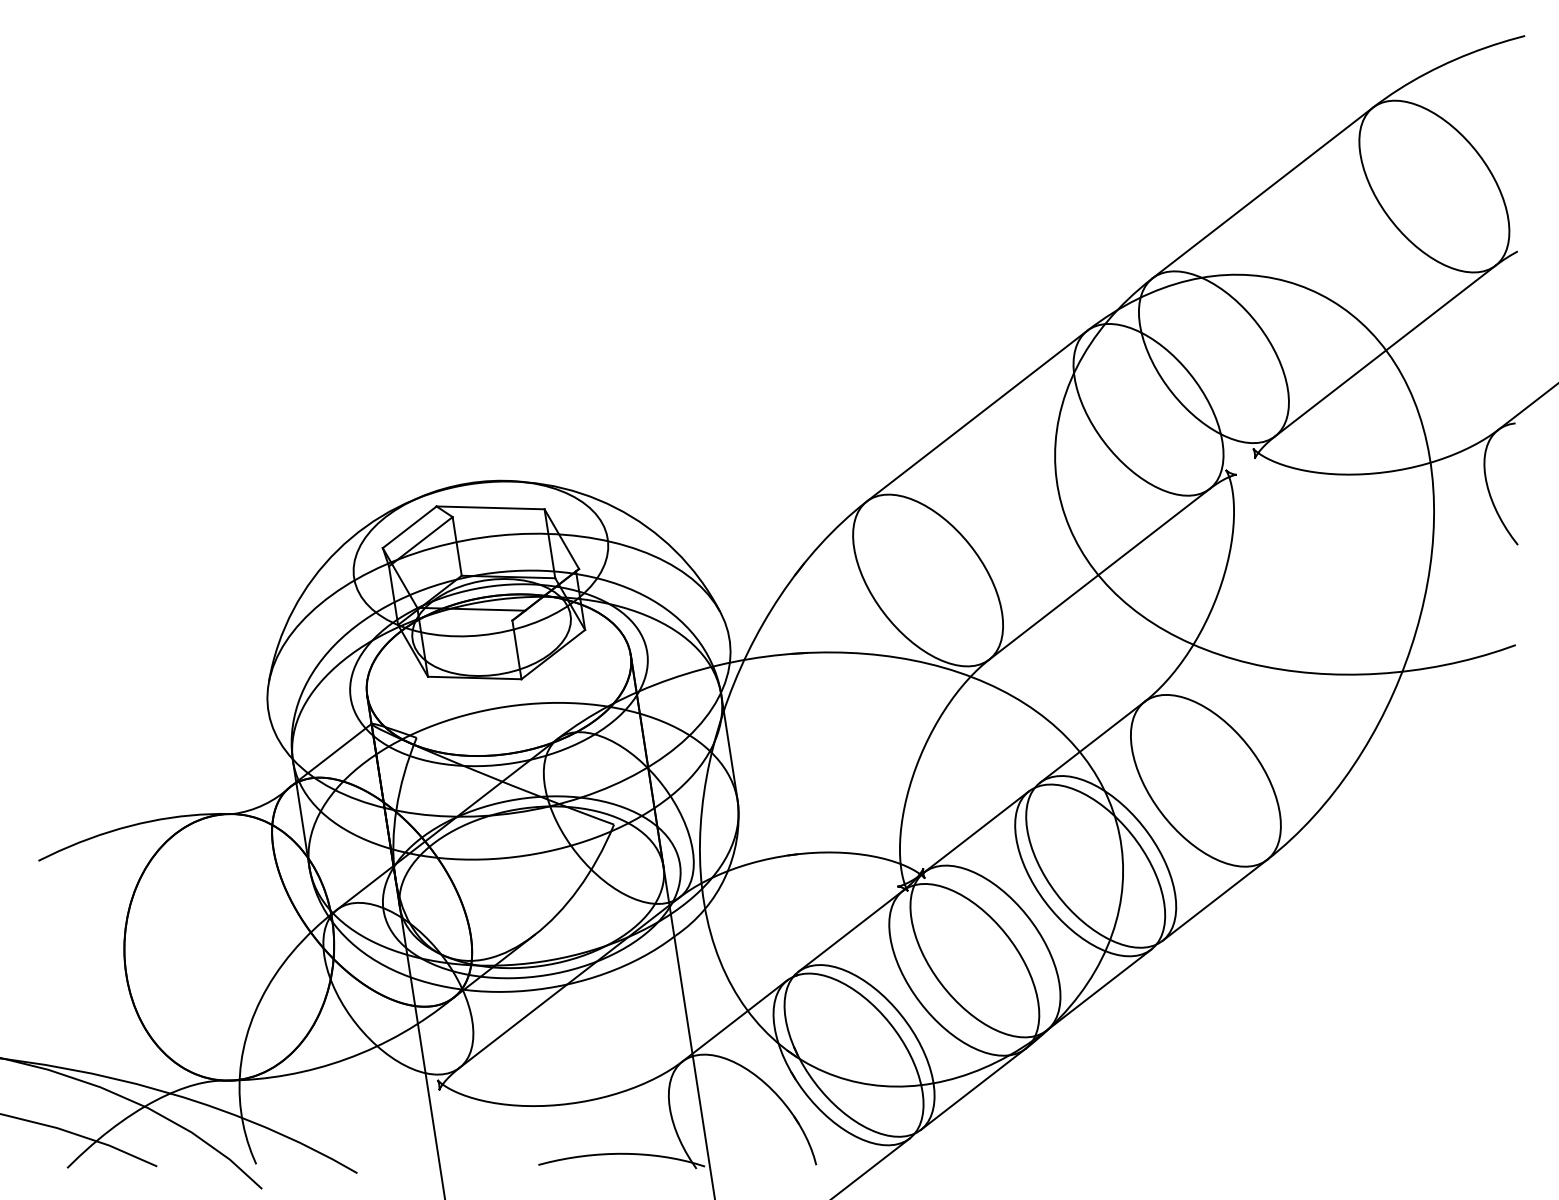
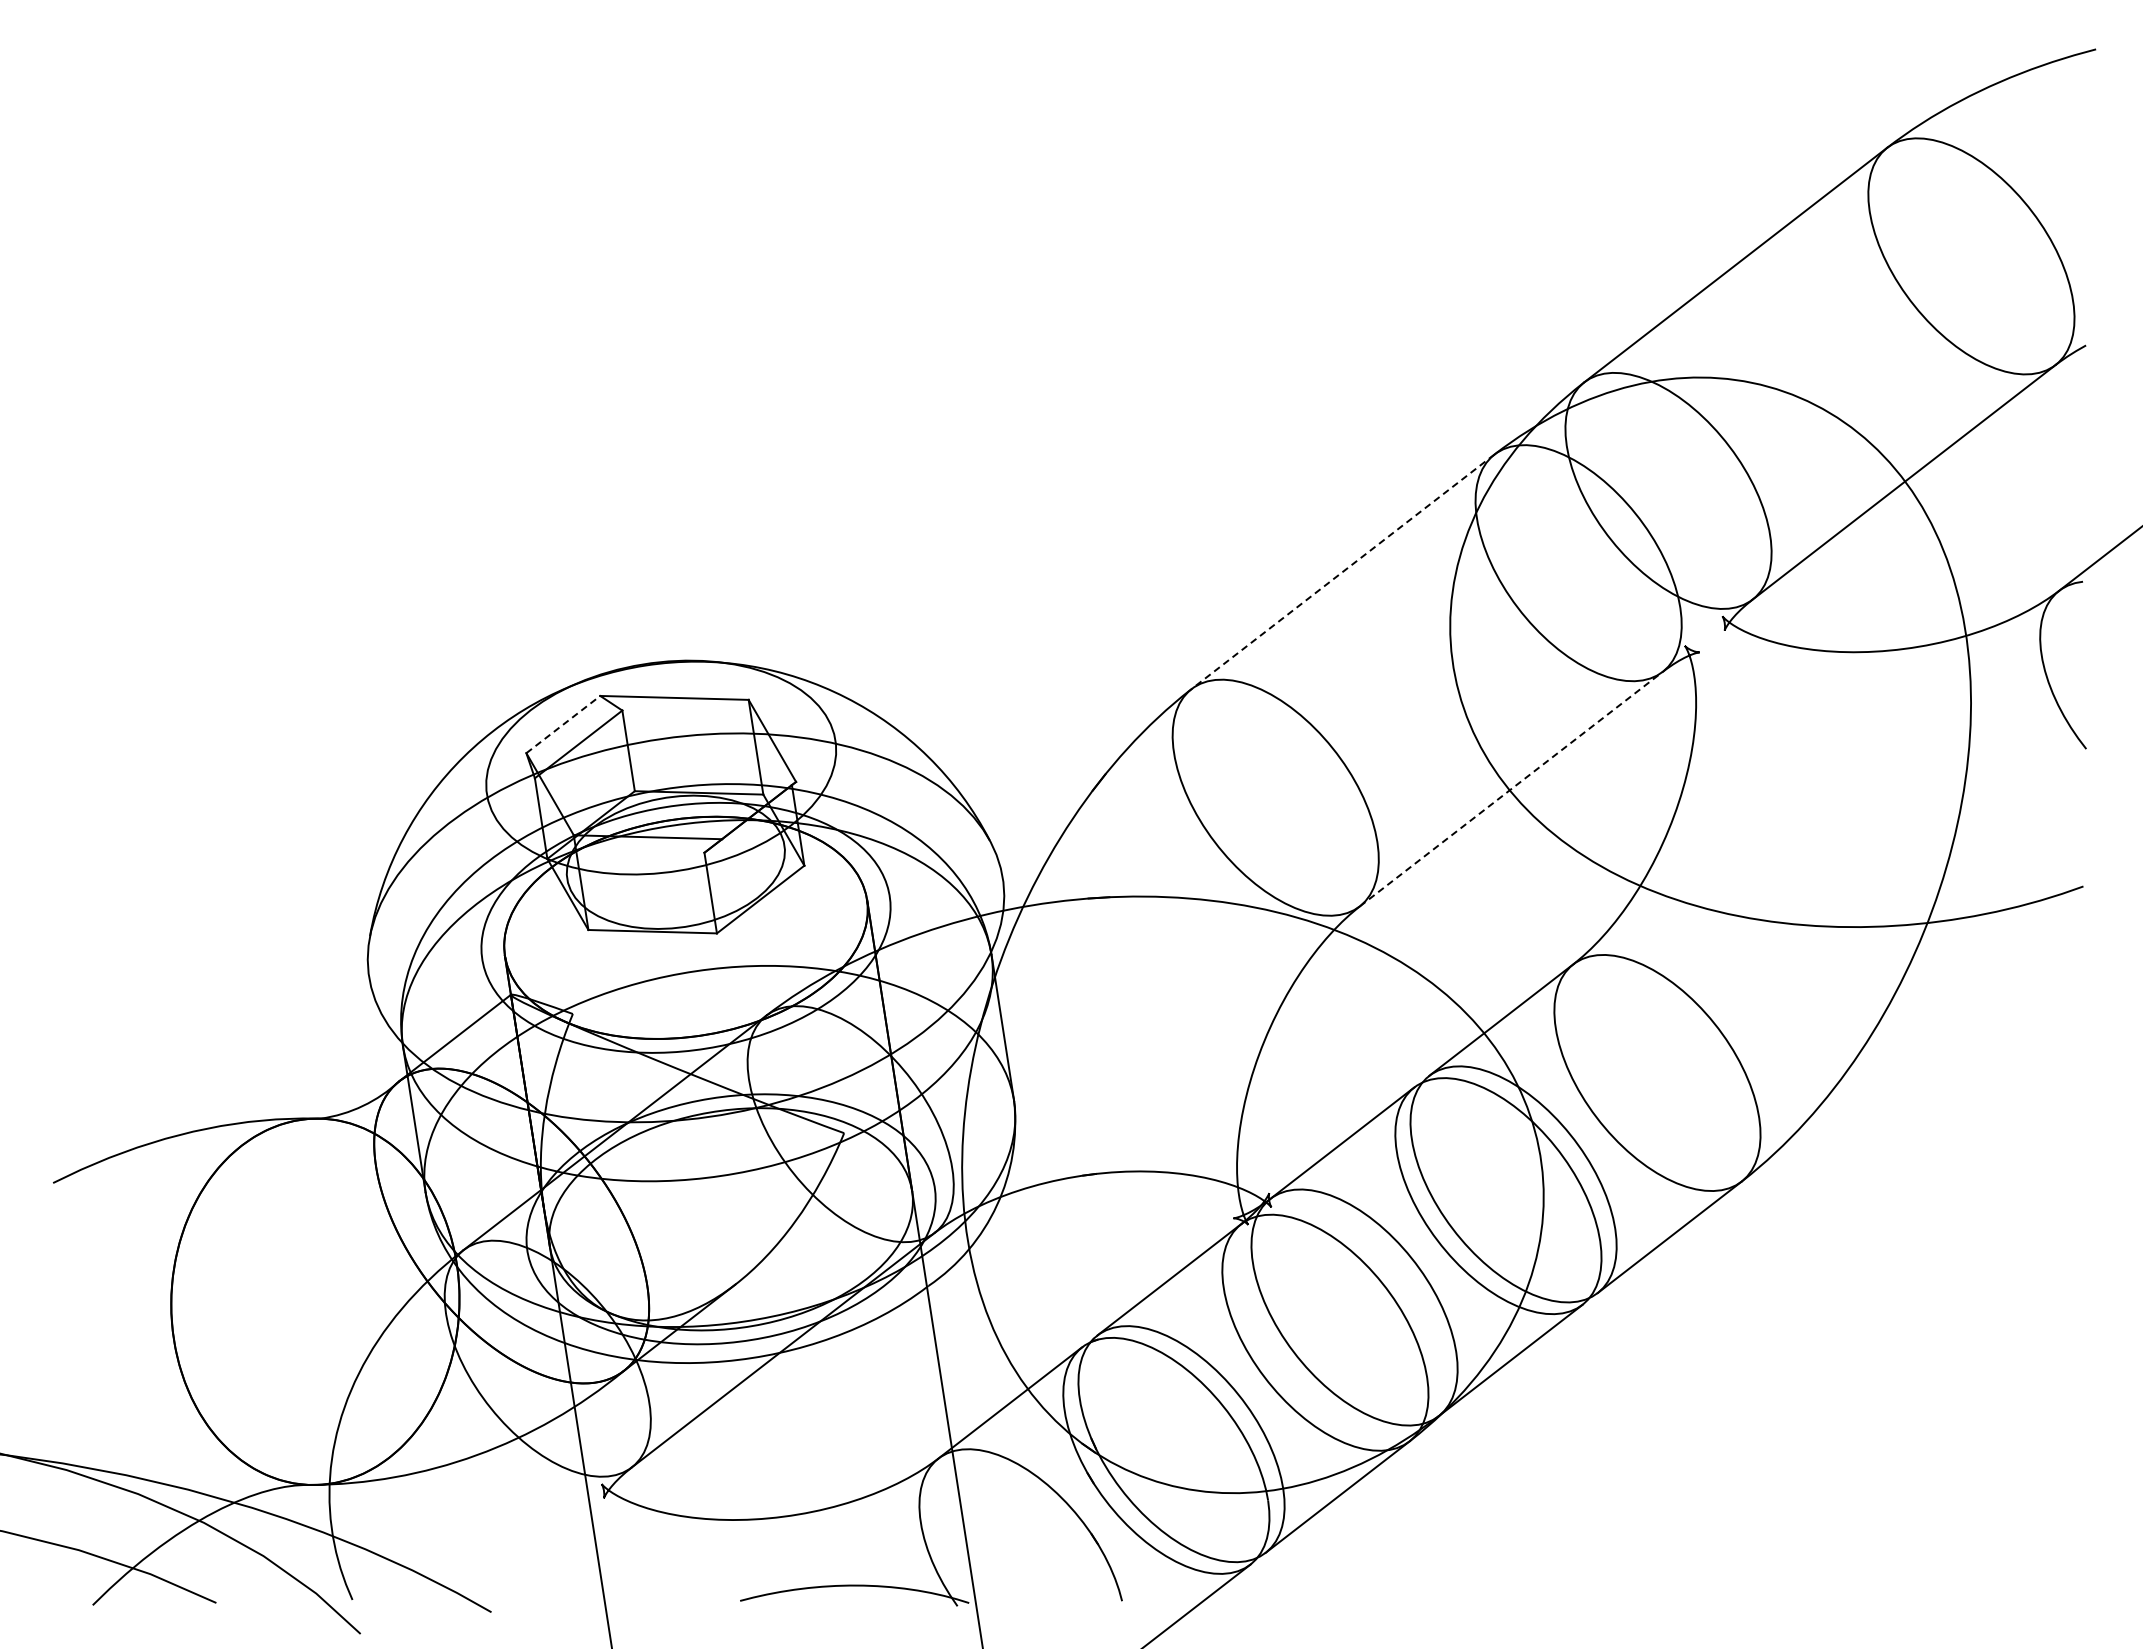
line: (977, 415) -> (1343, 571), solid -> dashed
line: (409, 527) -> (563, 724), solid -> dashed
line: (1099, 574) -> (1511, 789), solid -> dashed

